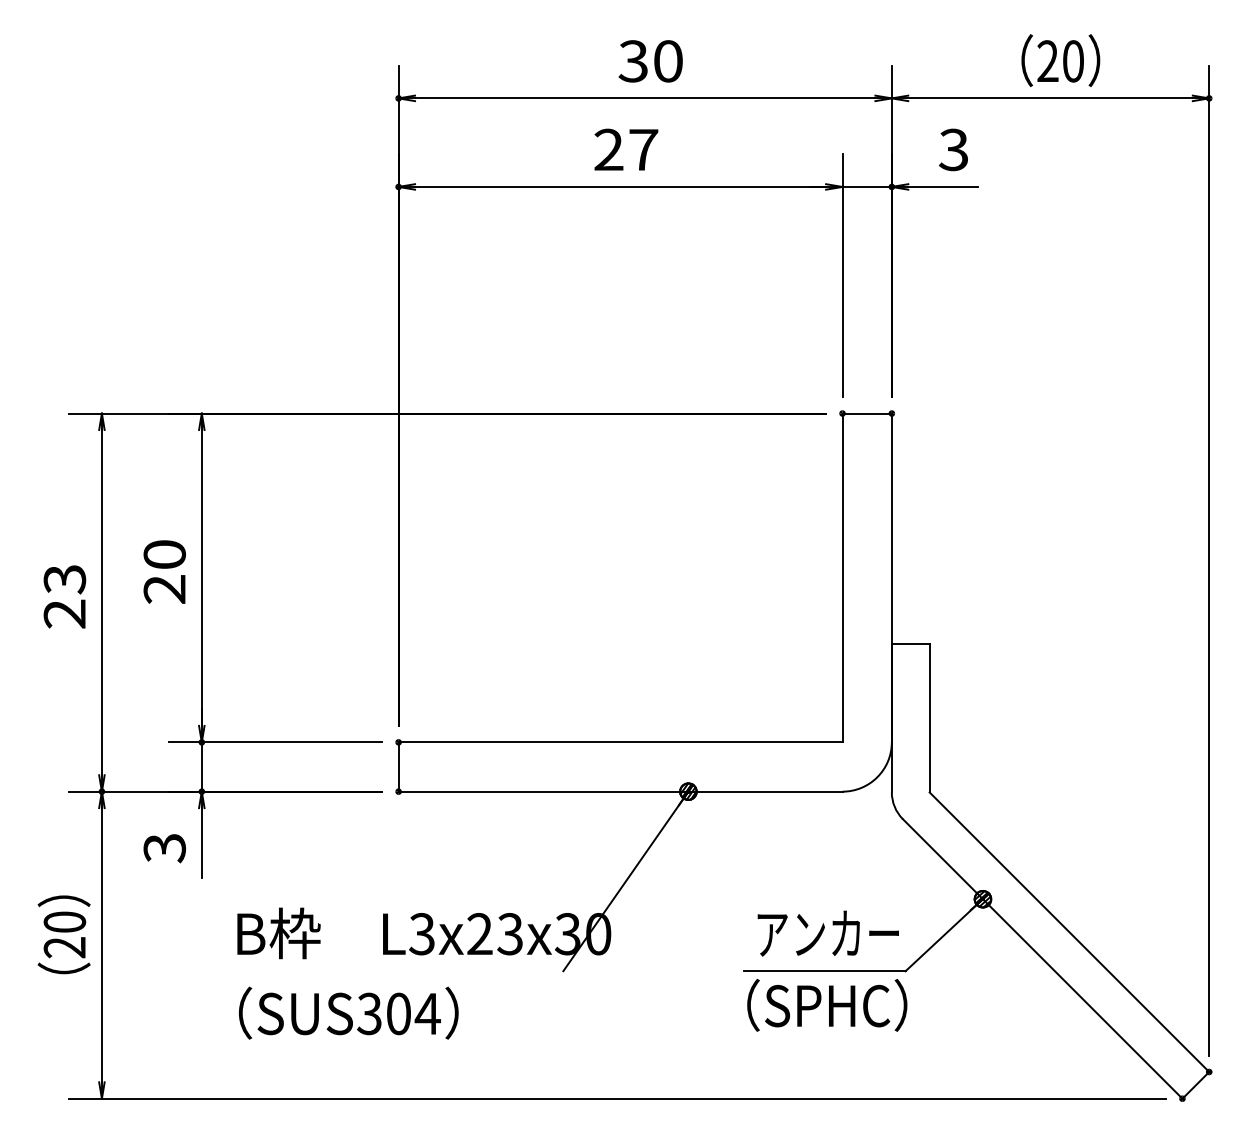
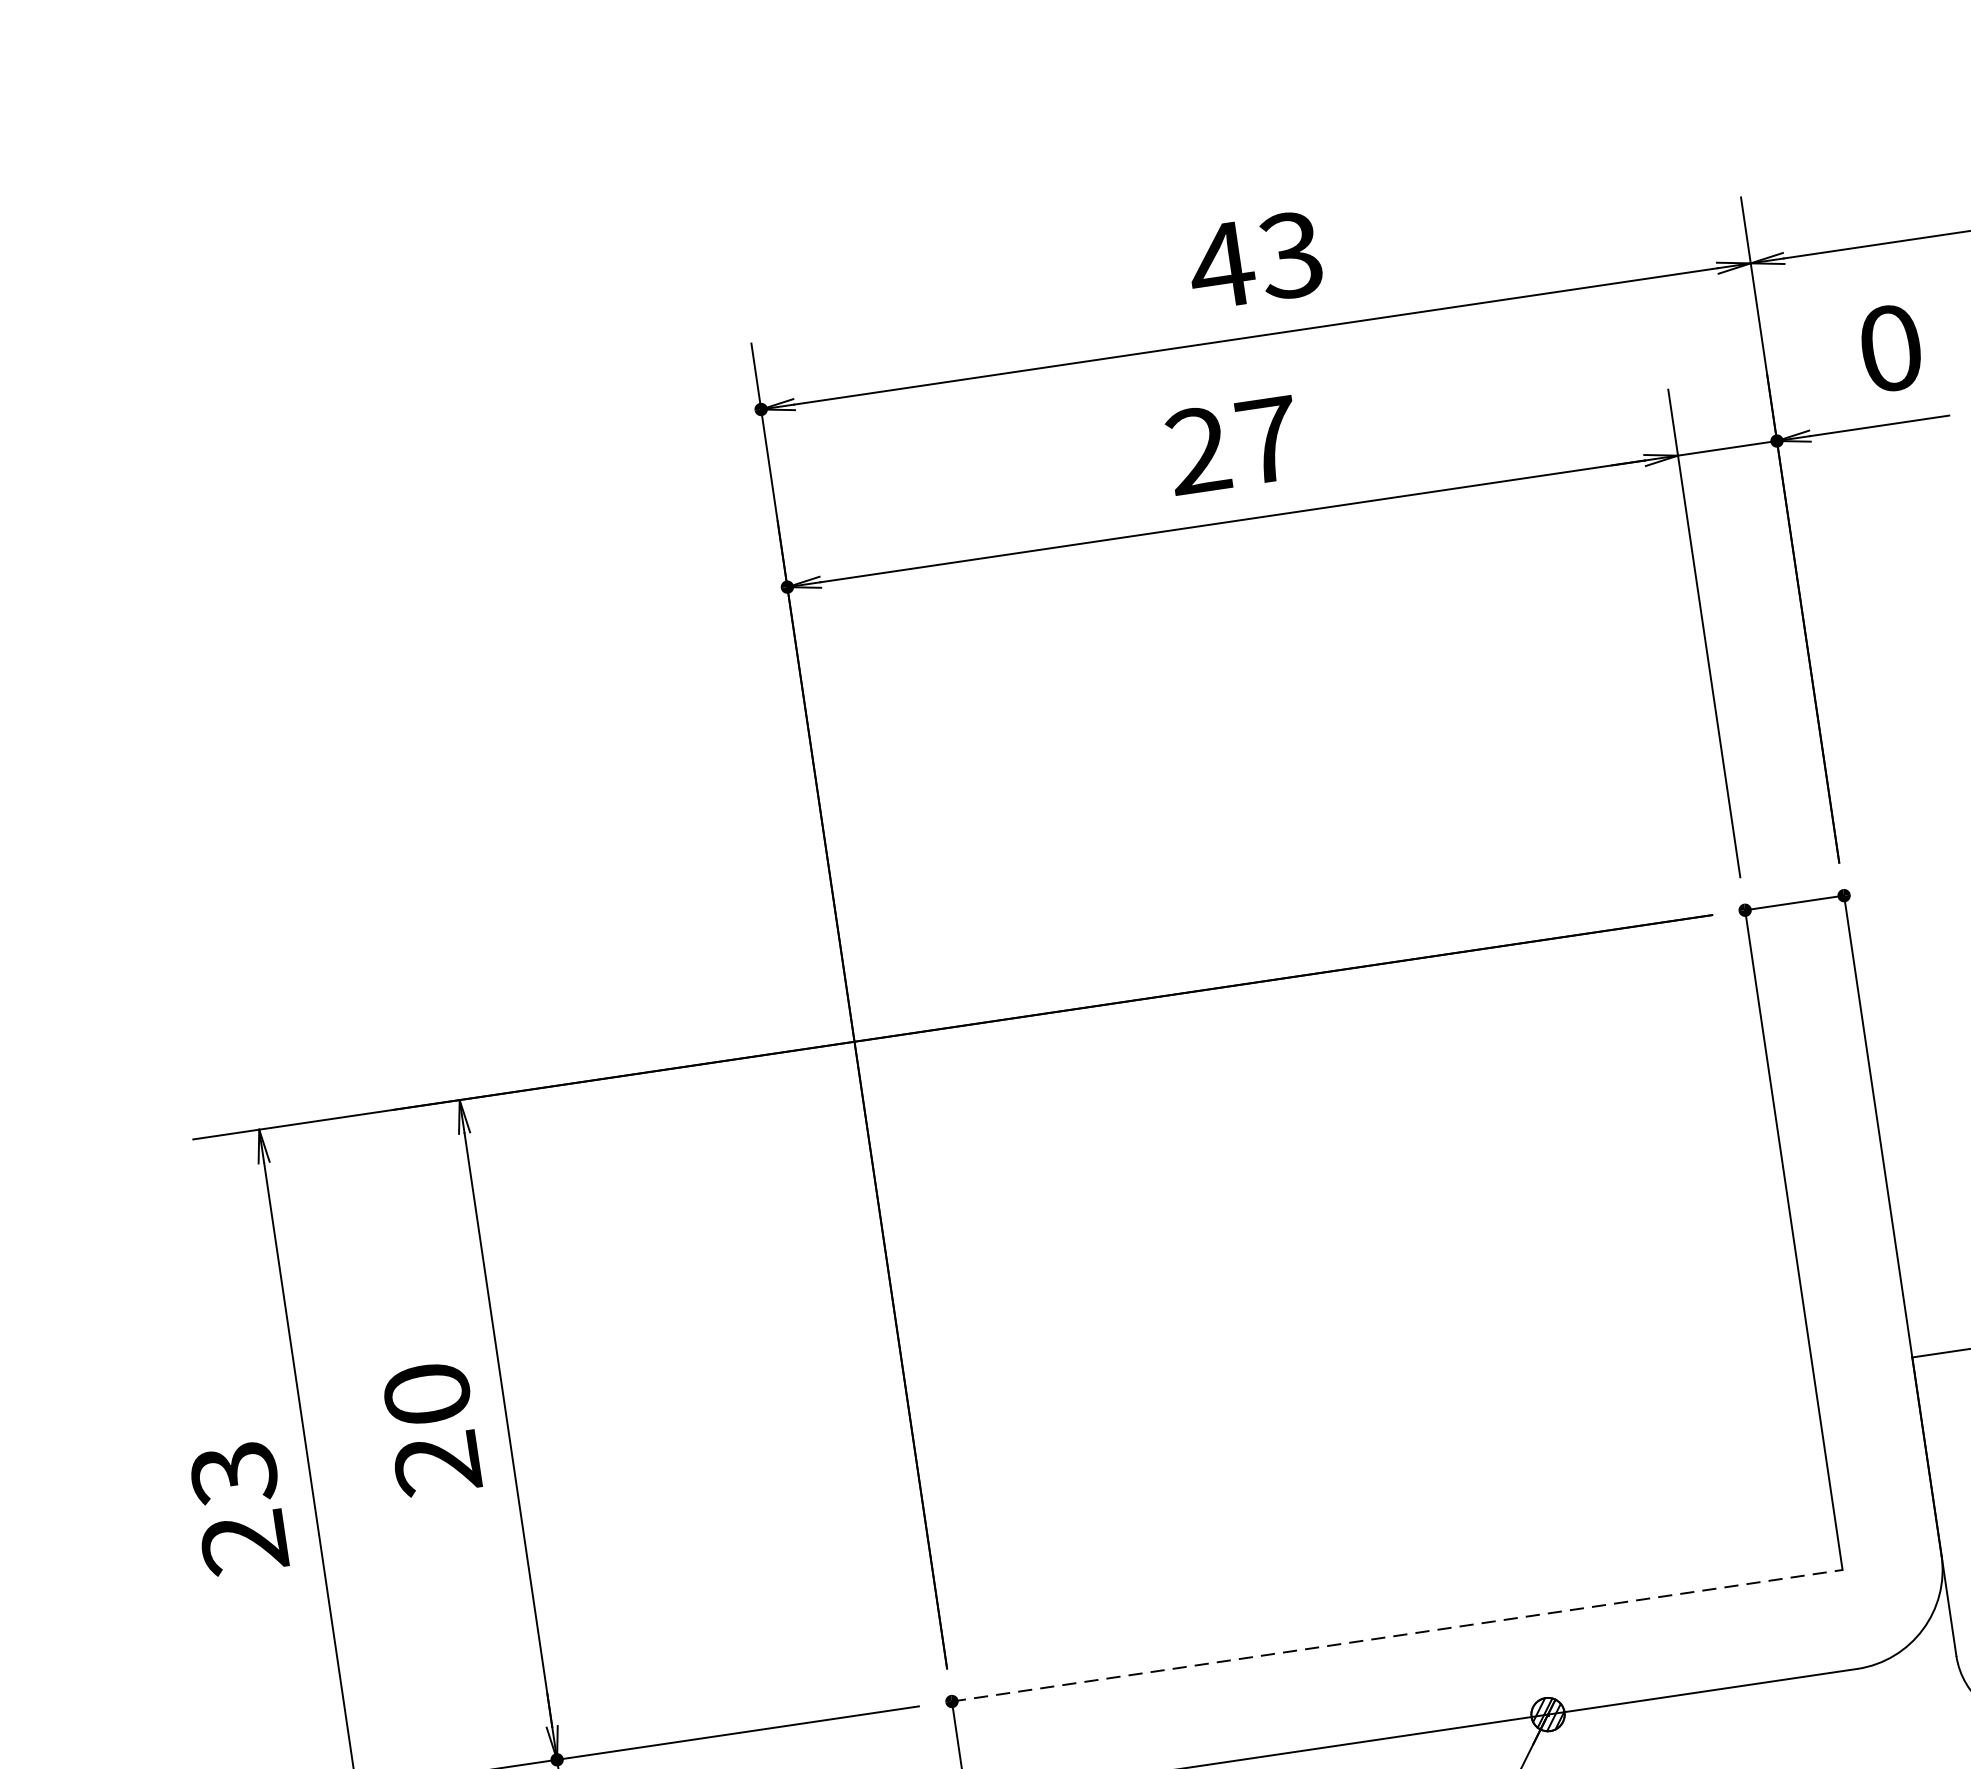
text: (649, 61) -> (1253, 261), 30 -> 43
text: (953, 149) -> (1889, 347), 3 -> 0
line: (620, 742) -> (1397, 1636), solid -> dashed

